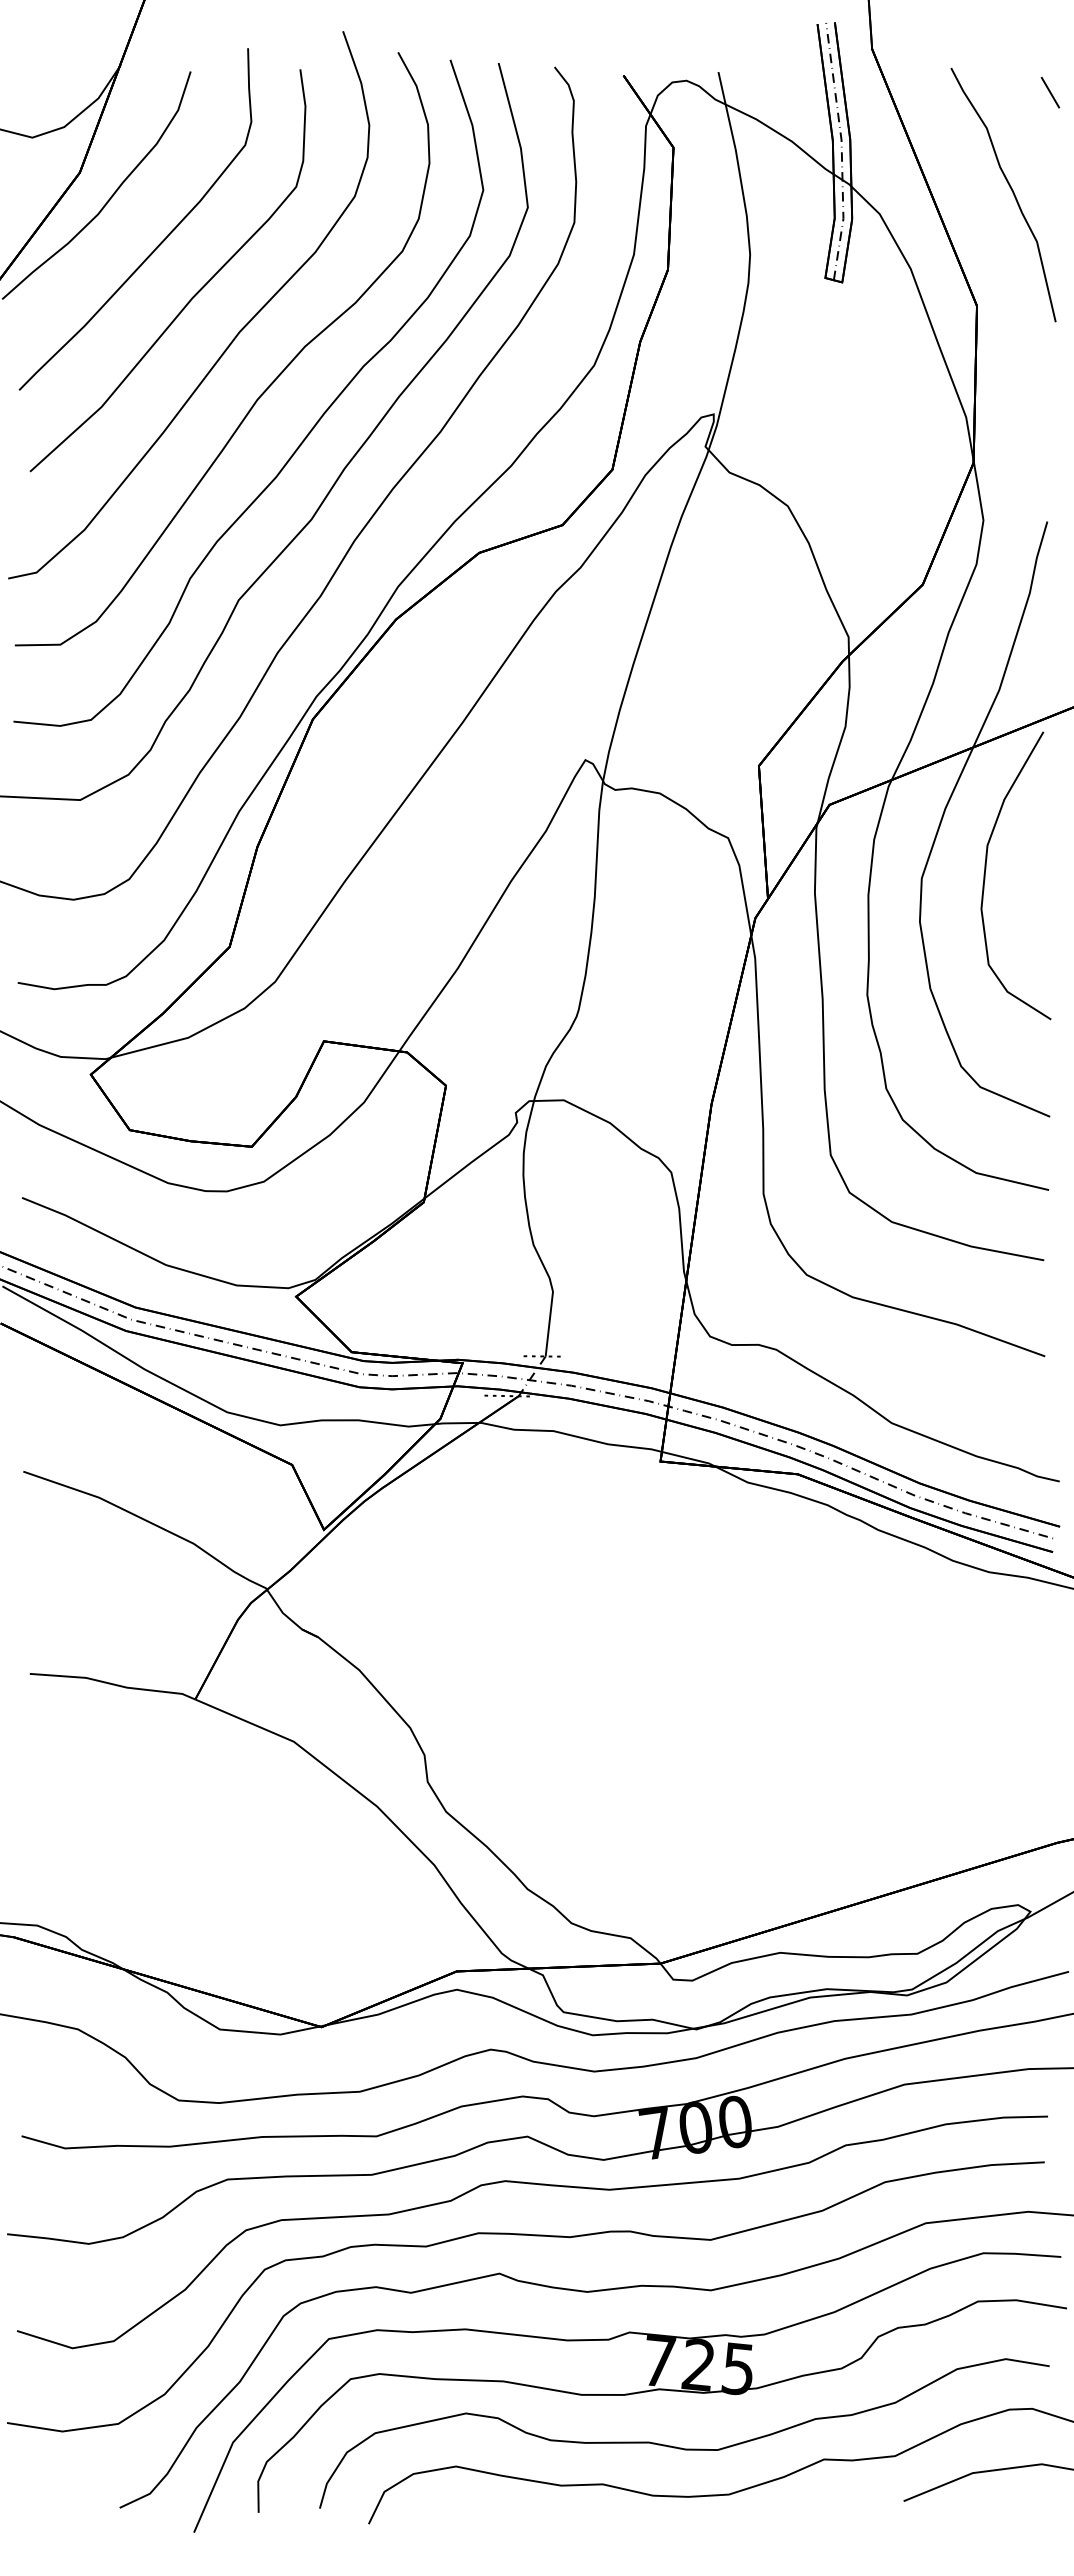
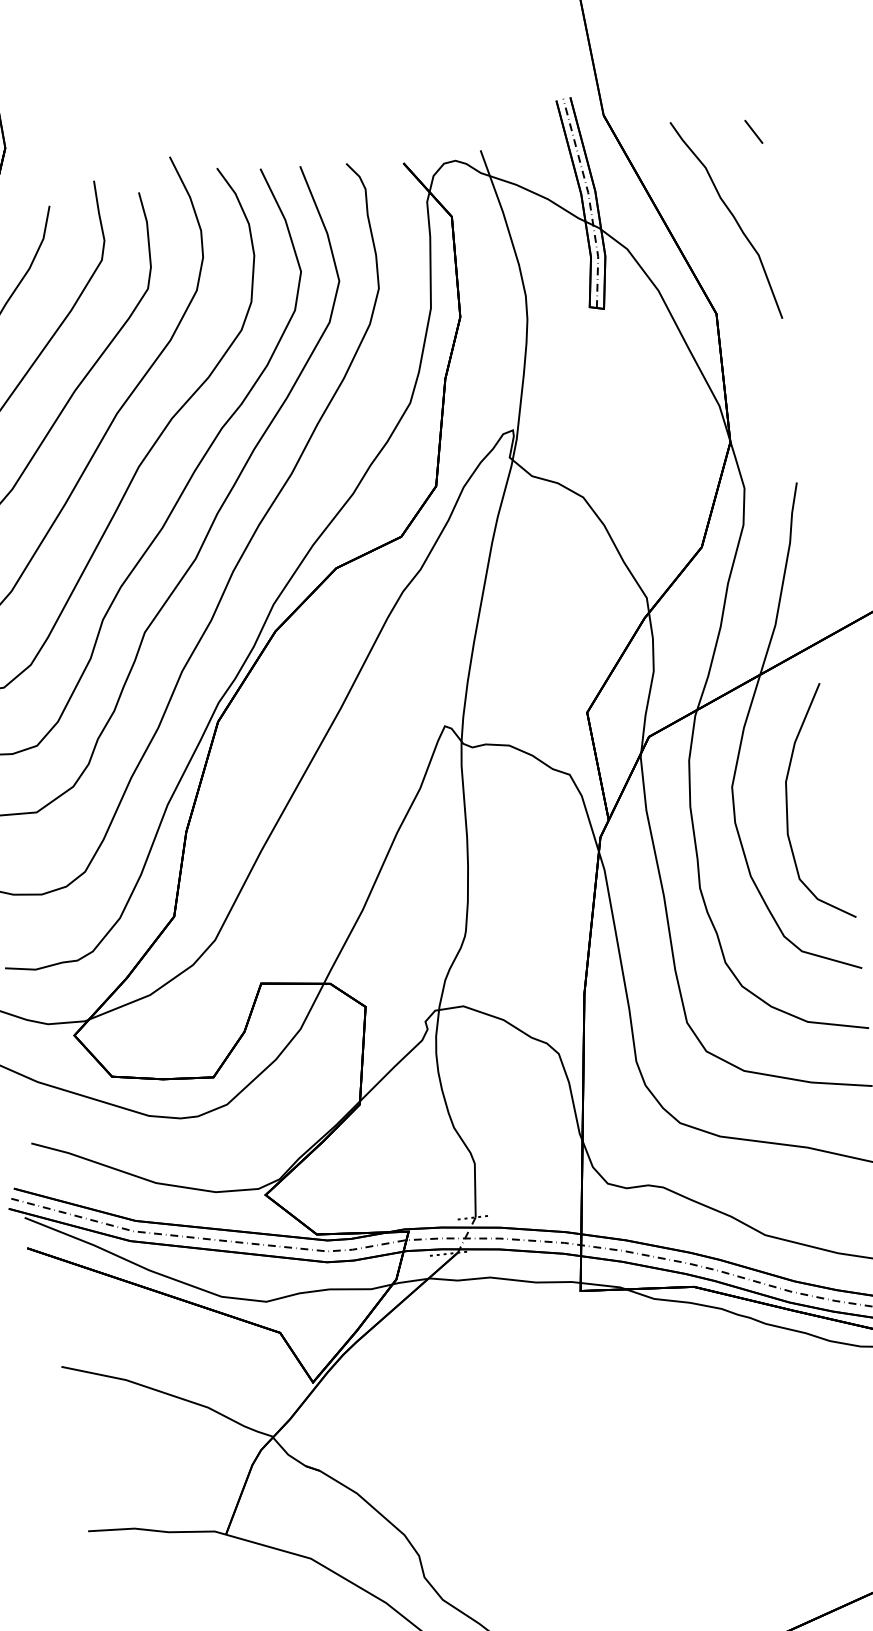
curve: (986, 869) -> (787, 801), moved

